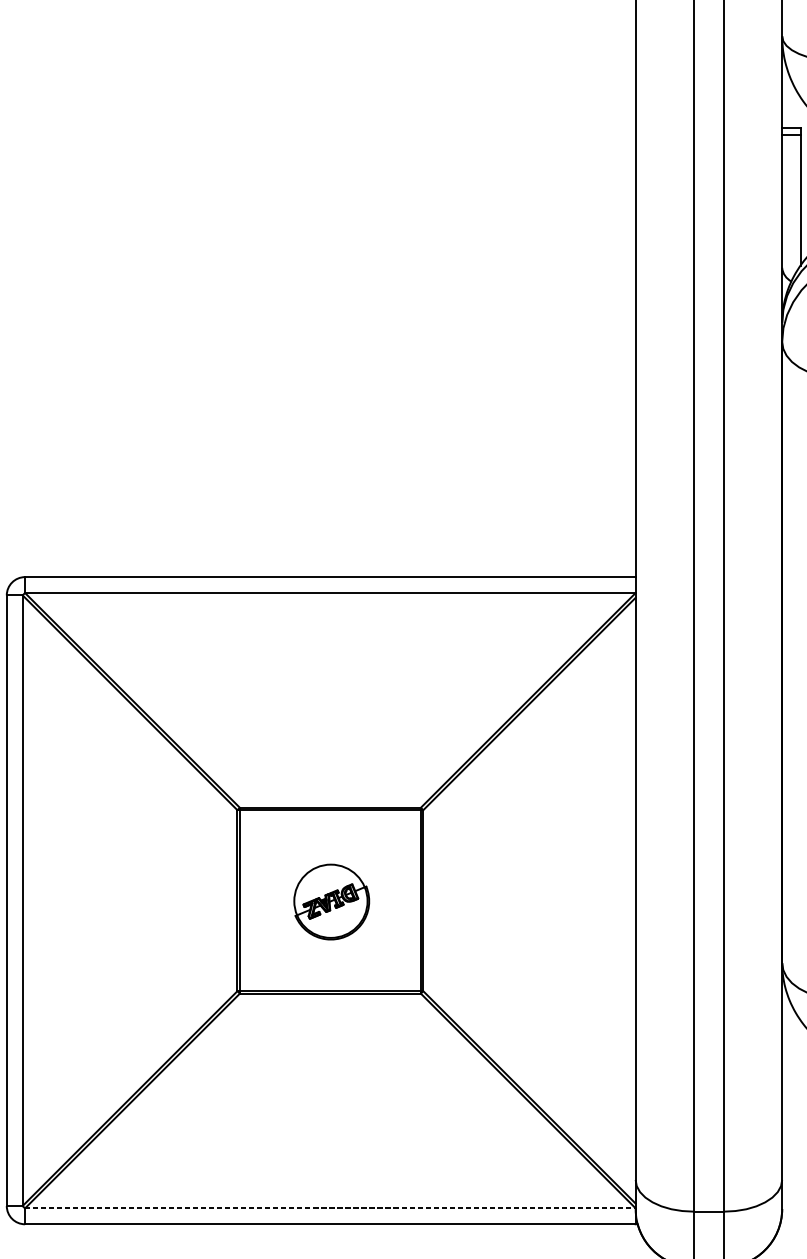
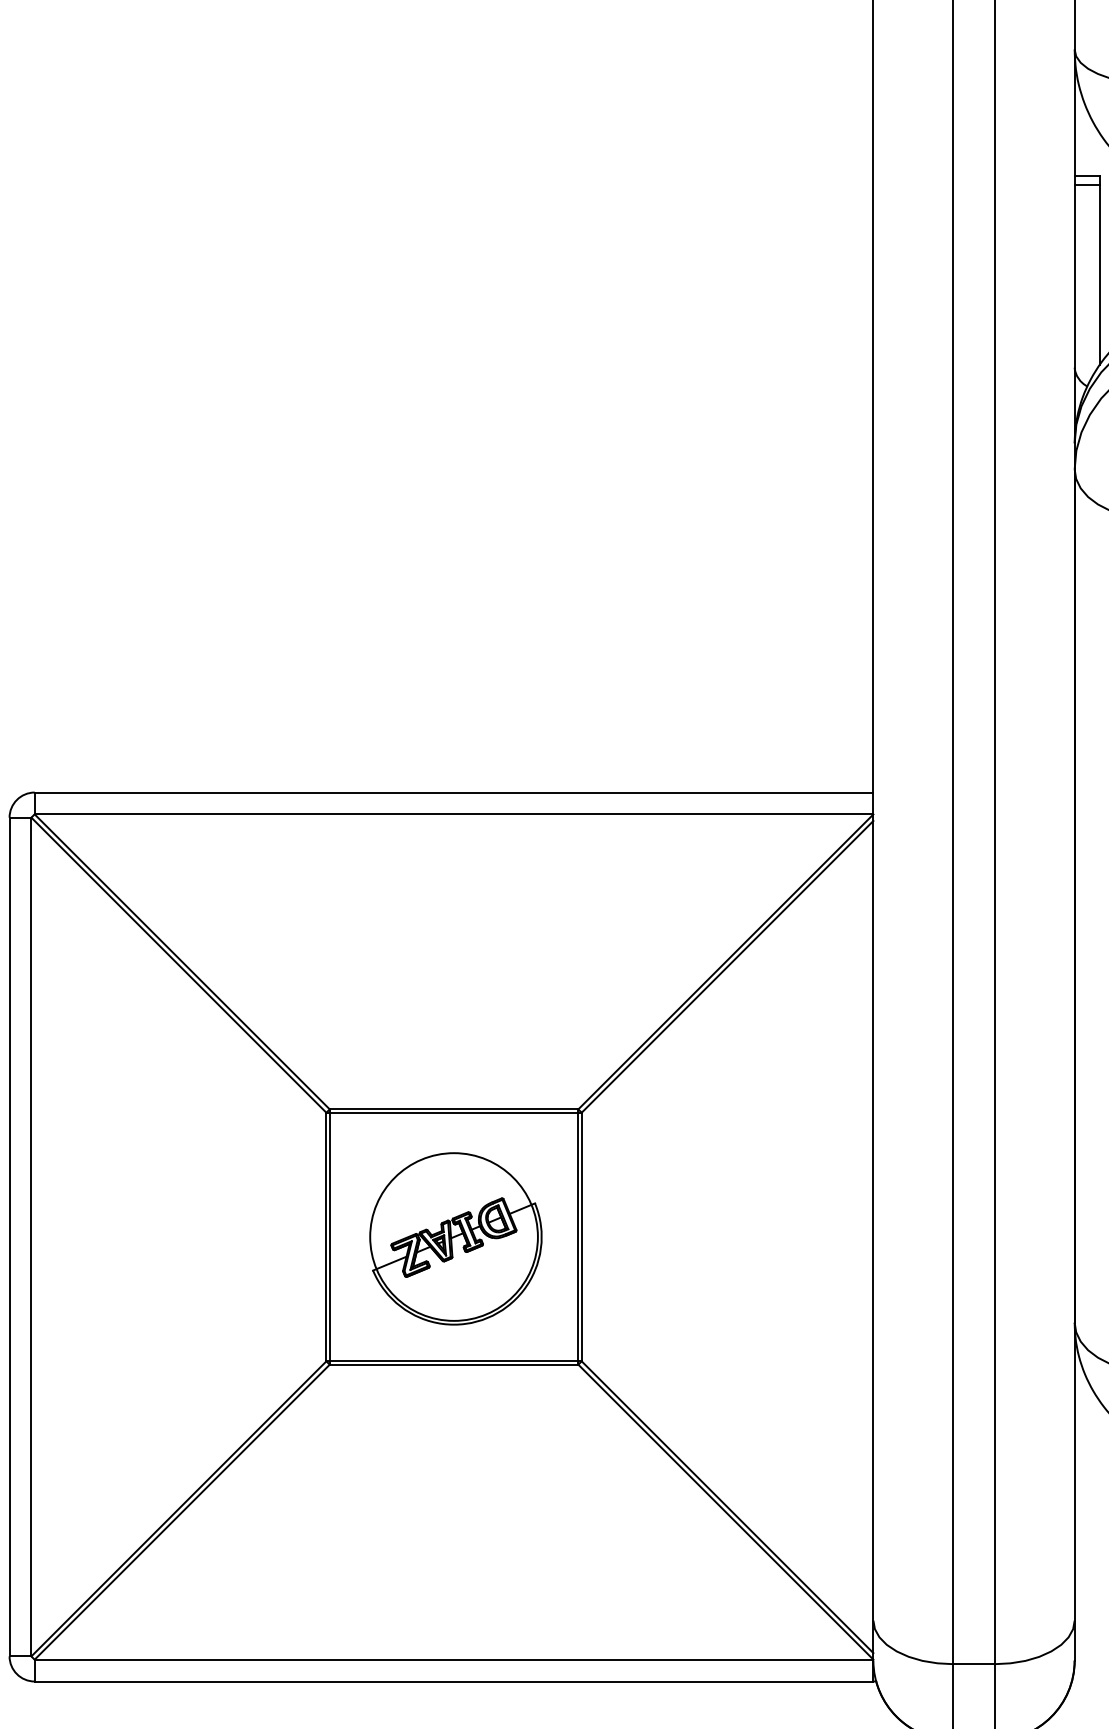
part: (331, 901) -> (455, 1238), size x1.67
line: (330, 1208) -> (454, 1659), dashed -> solid

